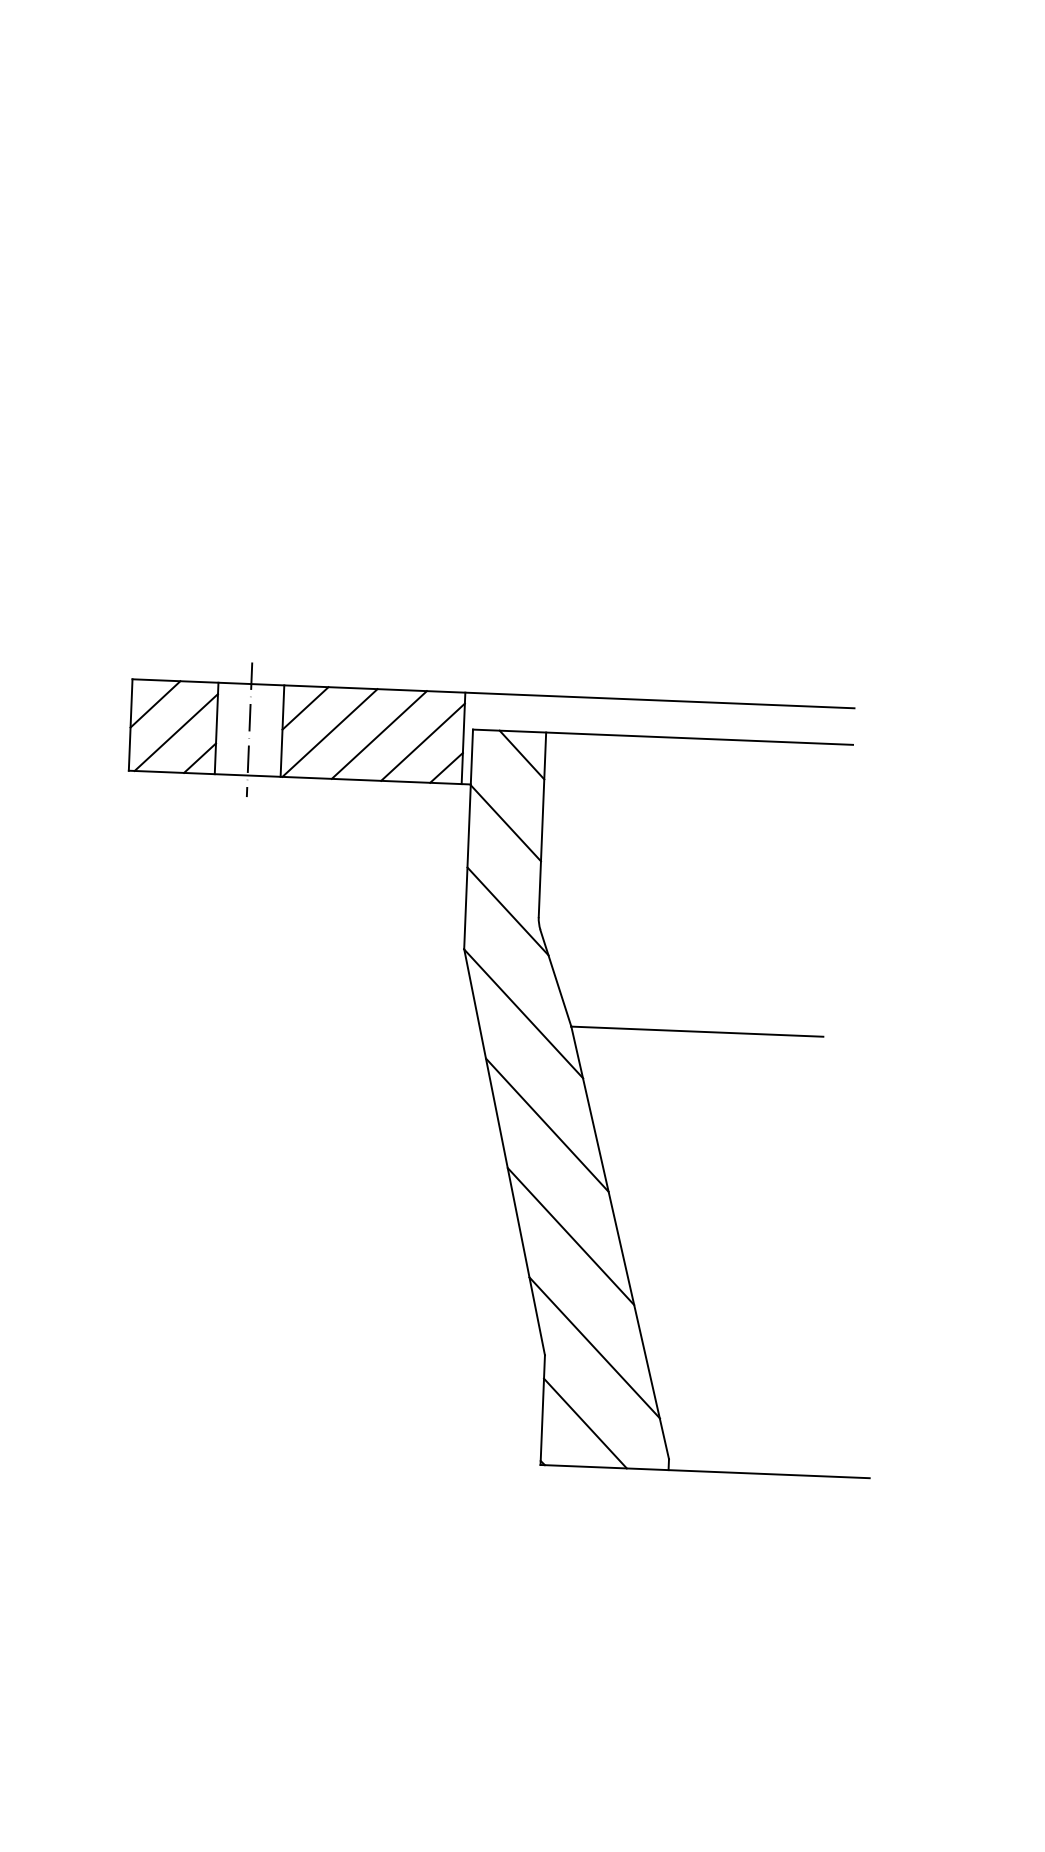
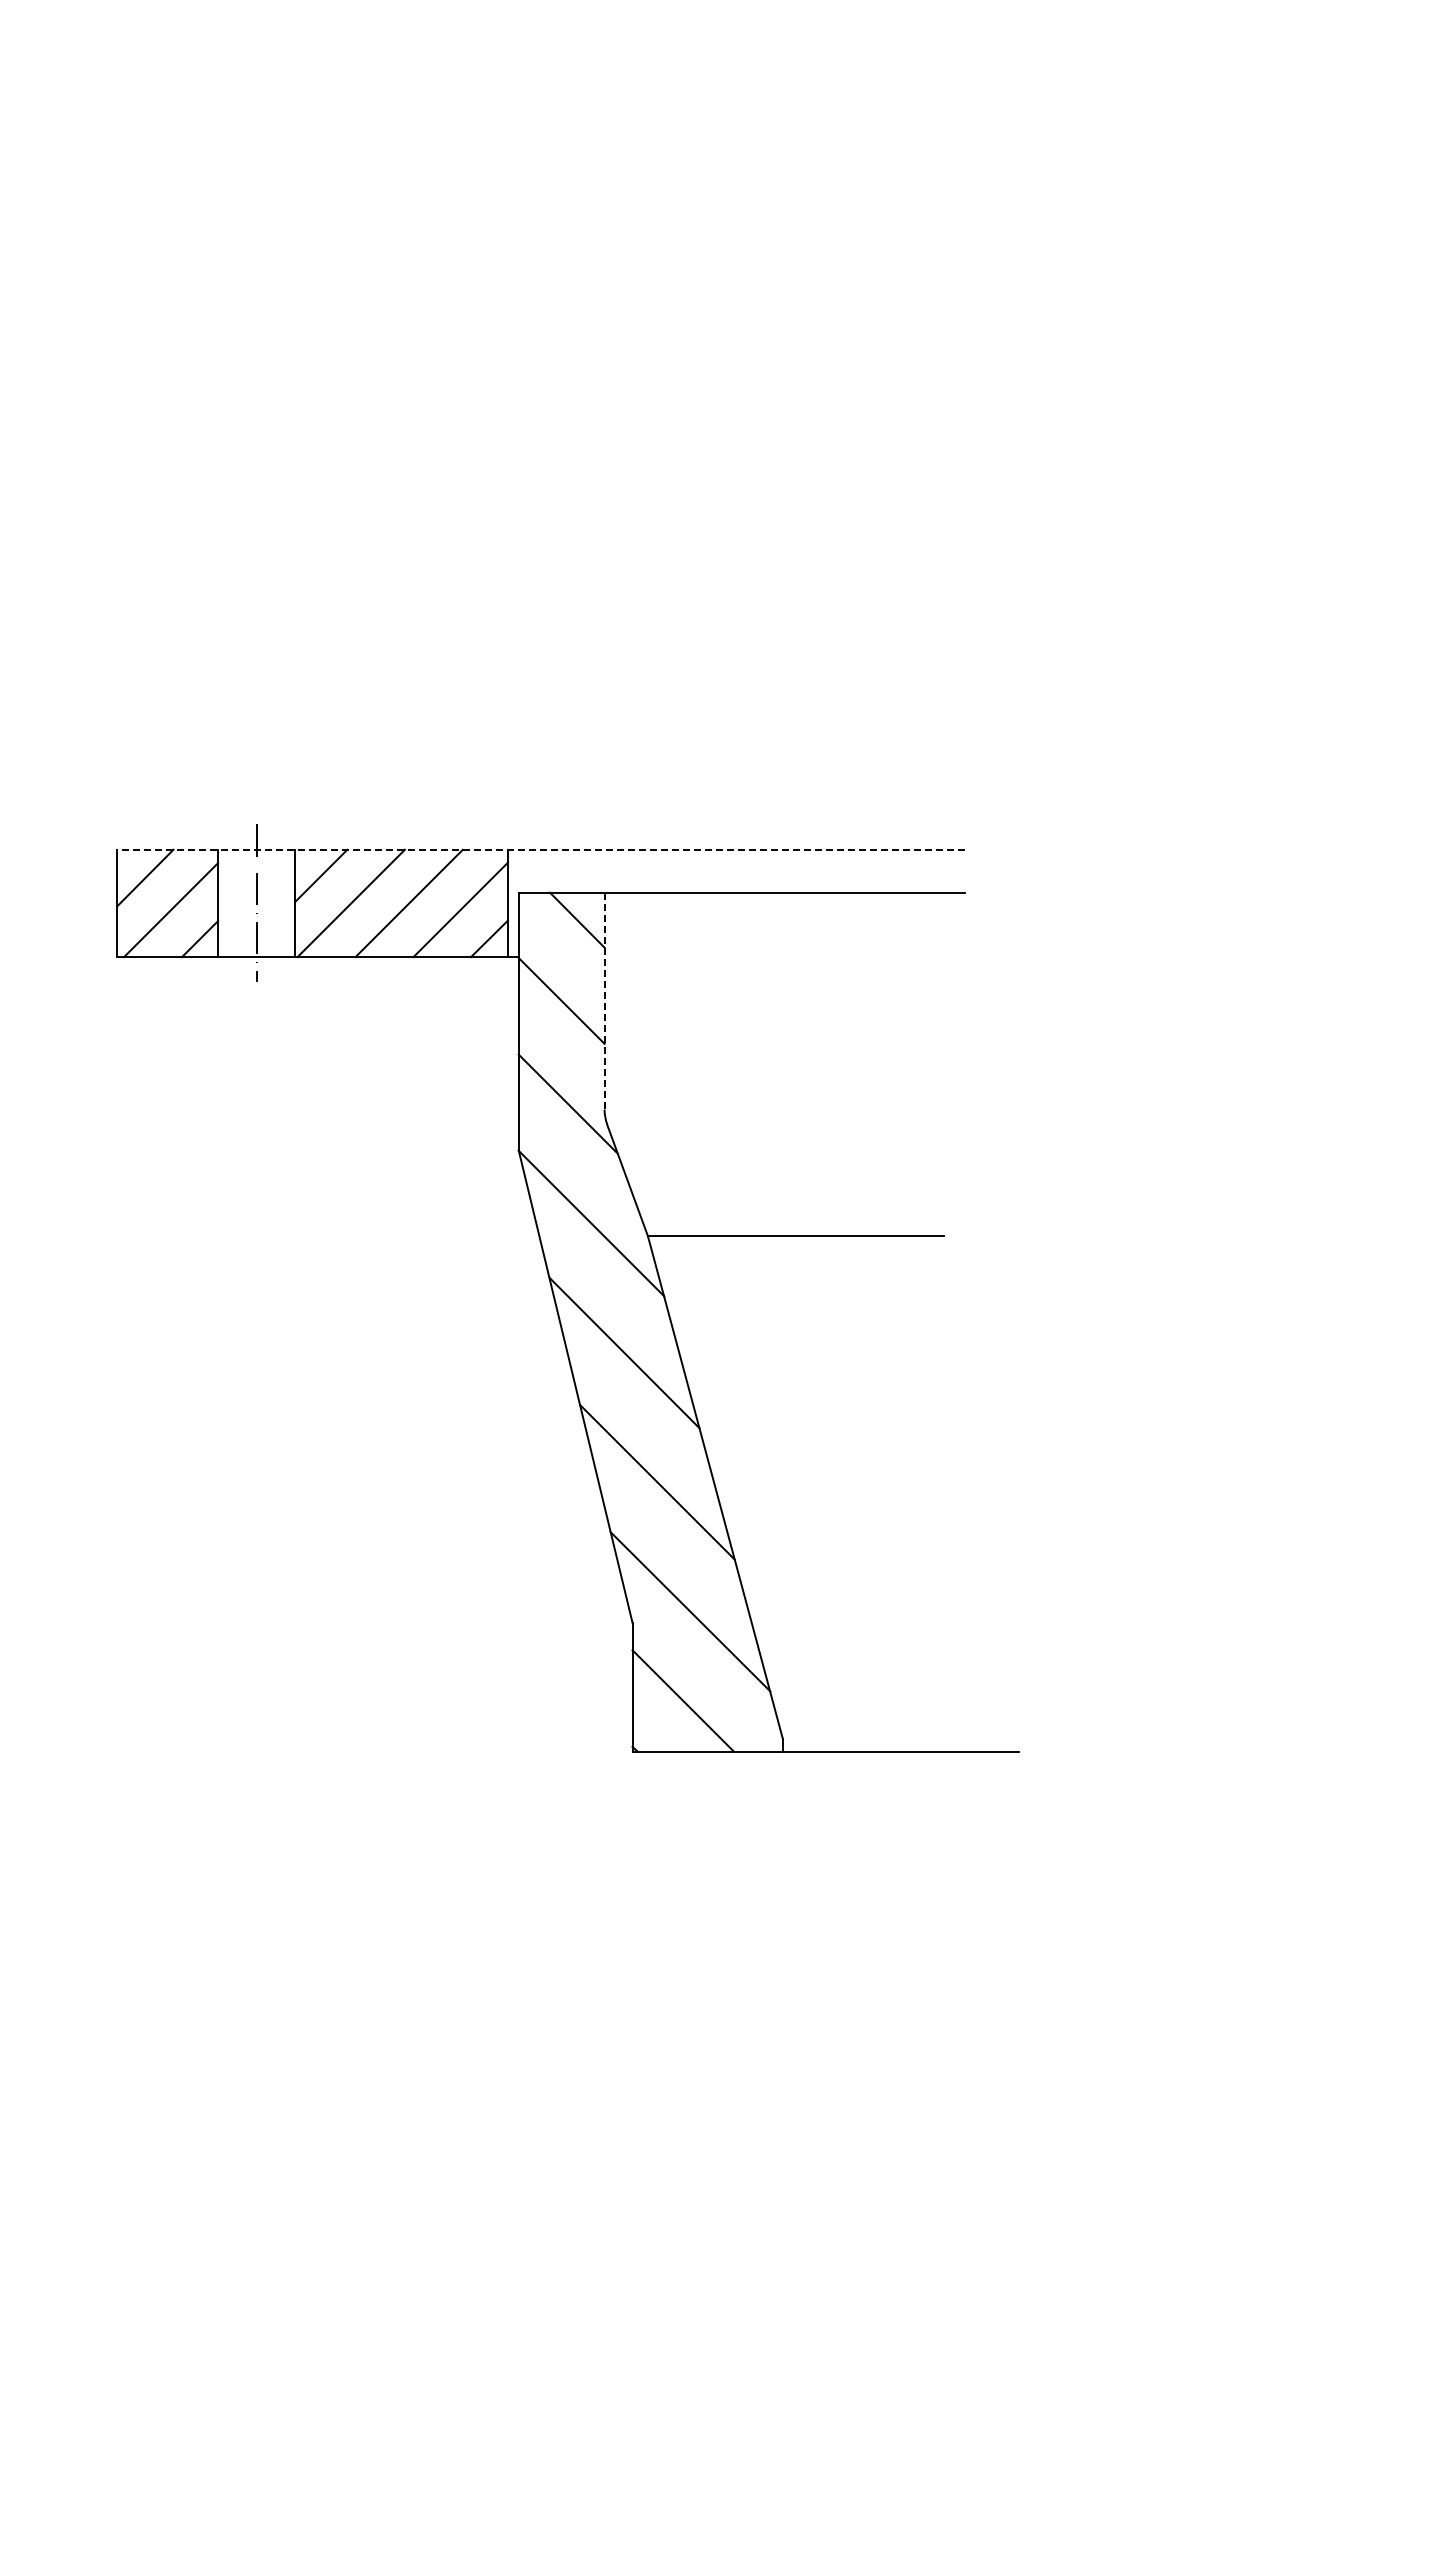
line: (493, 693) -> (541, 849), solid -> dashed
line: (542, 825) -> (604, 1001), solid -> dashed

